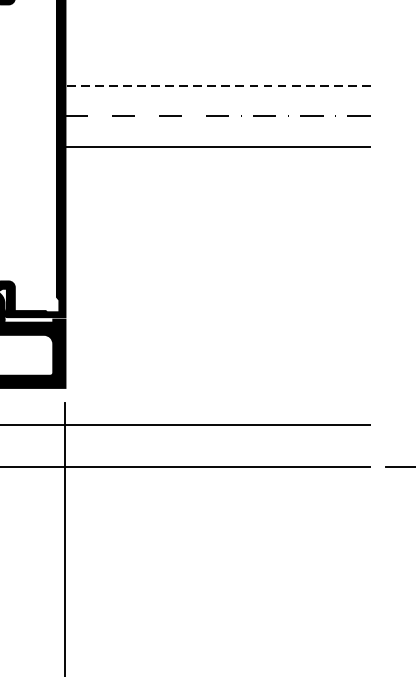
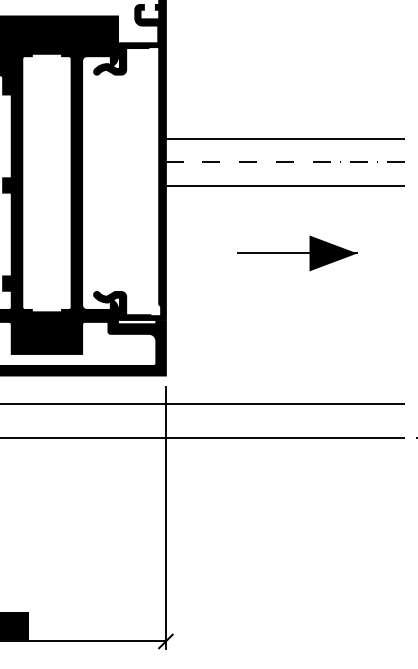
line: (217, 85) -> (285, 138), dashed -> solid
part: (233, 232) -> (297, 253), added

